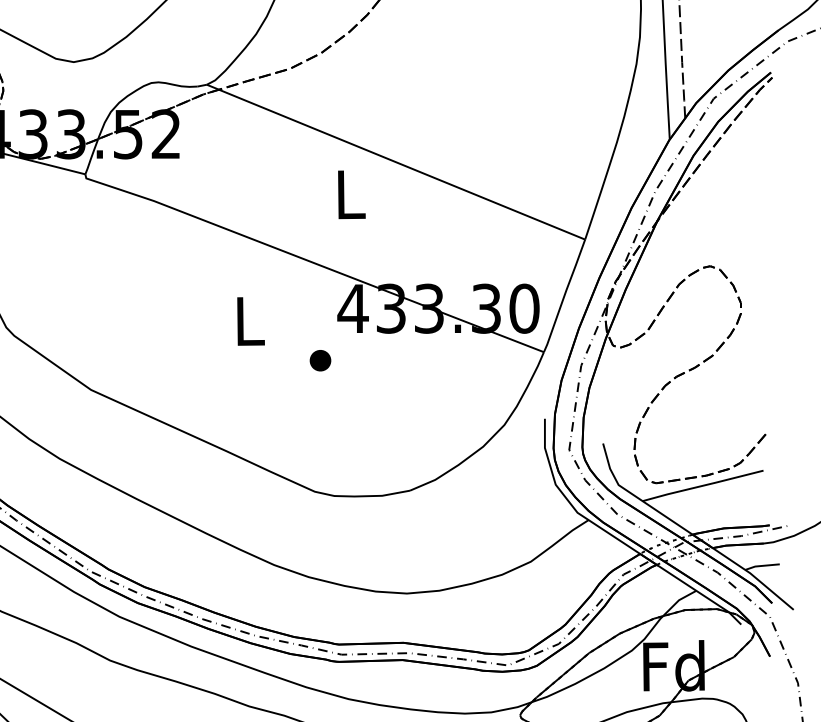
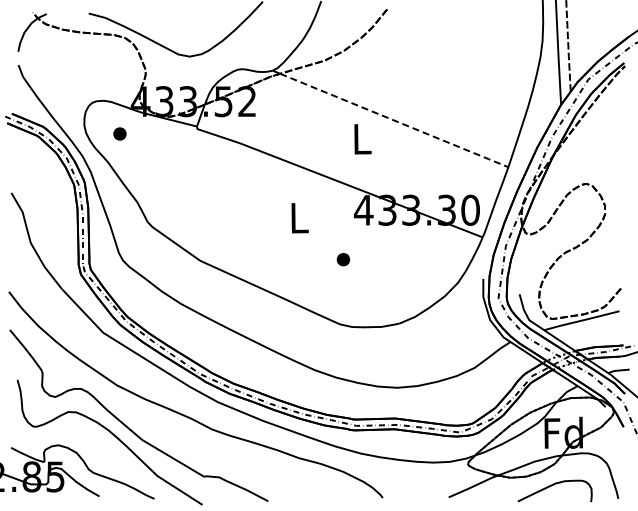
line: (402, 164) -> (394, 120), solid -> dashed
part: (320, 360) -> (343, 259), moved

